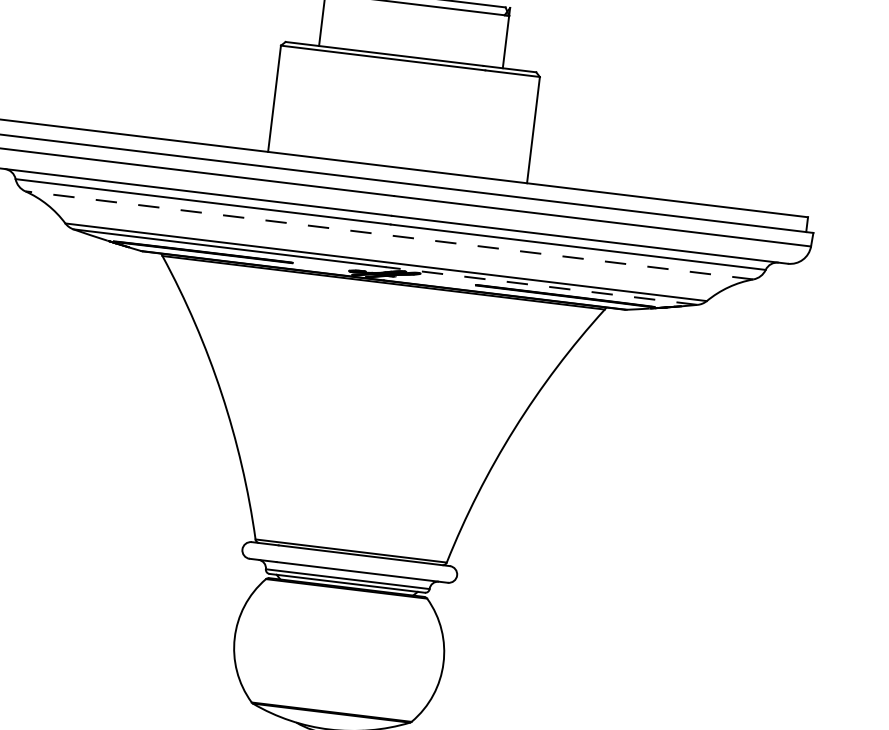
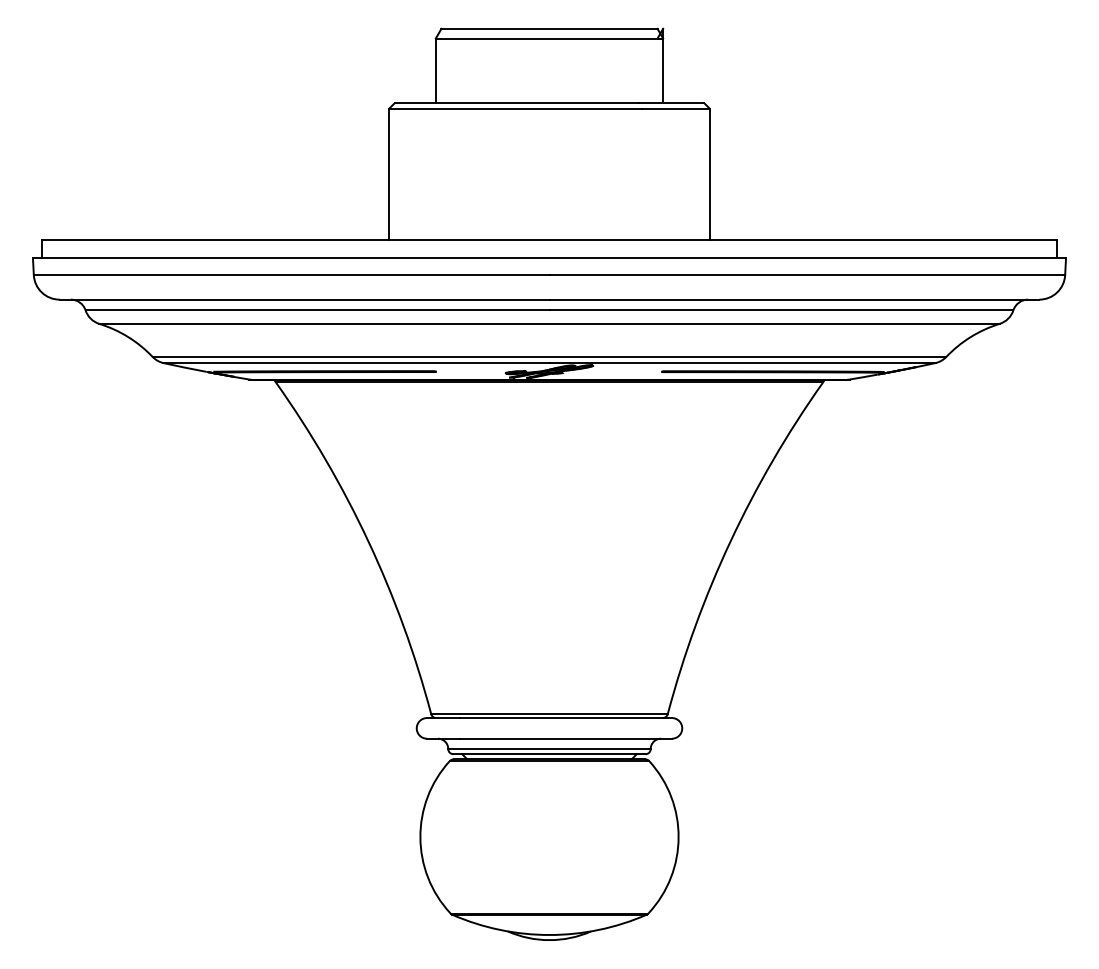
line: (388, 235) -> (548, 323), dashed -> solid
line: (541, 286) -> (742, 363), dashed -> solid

